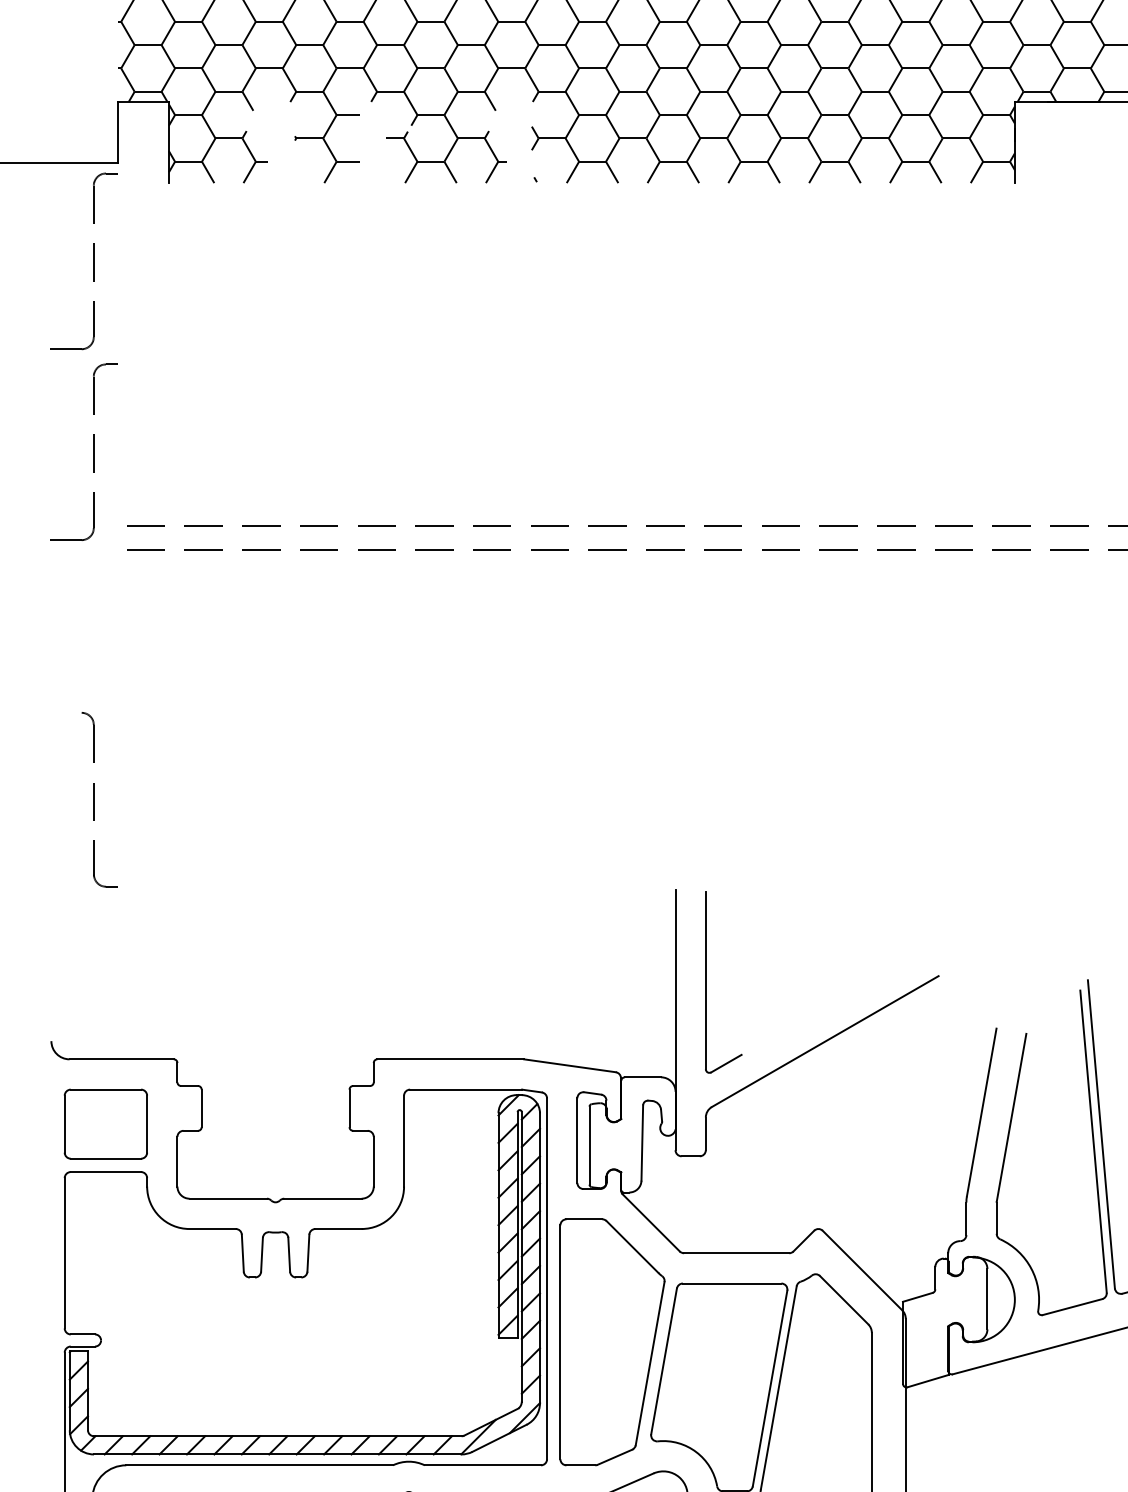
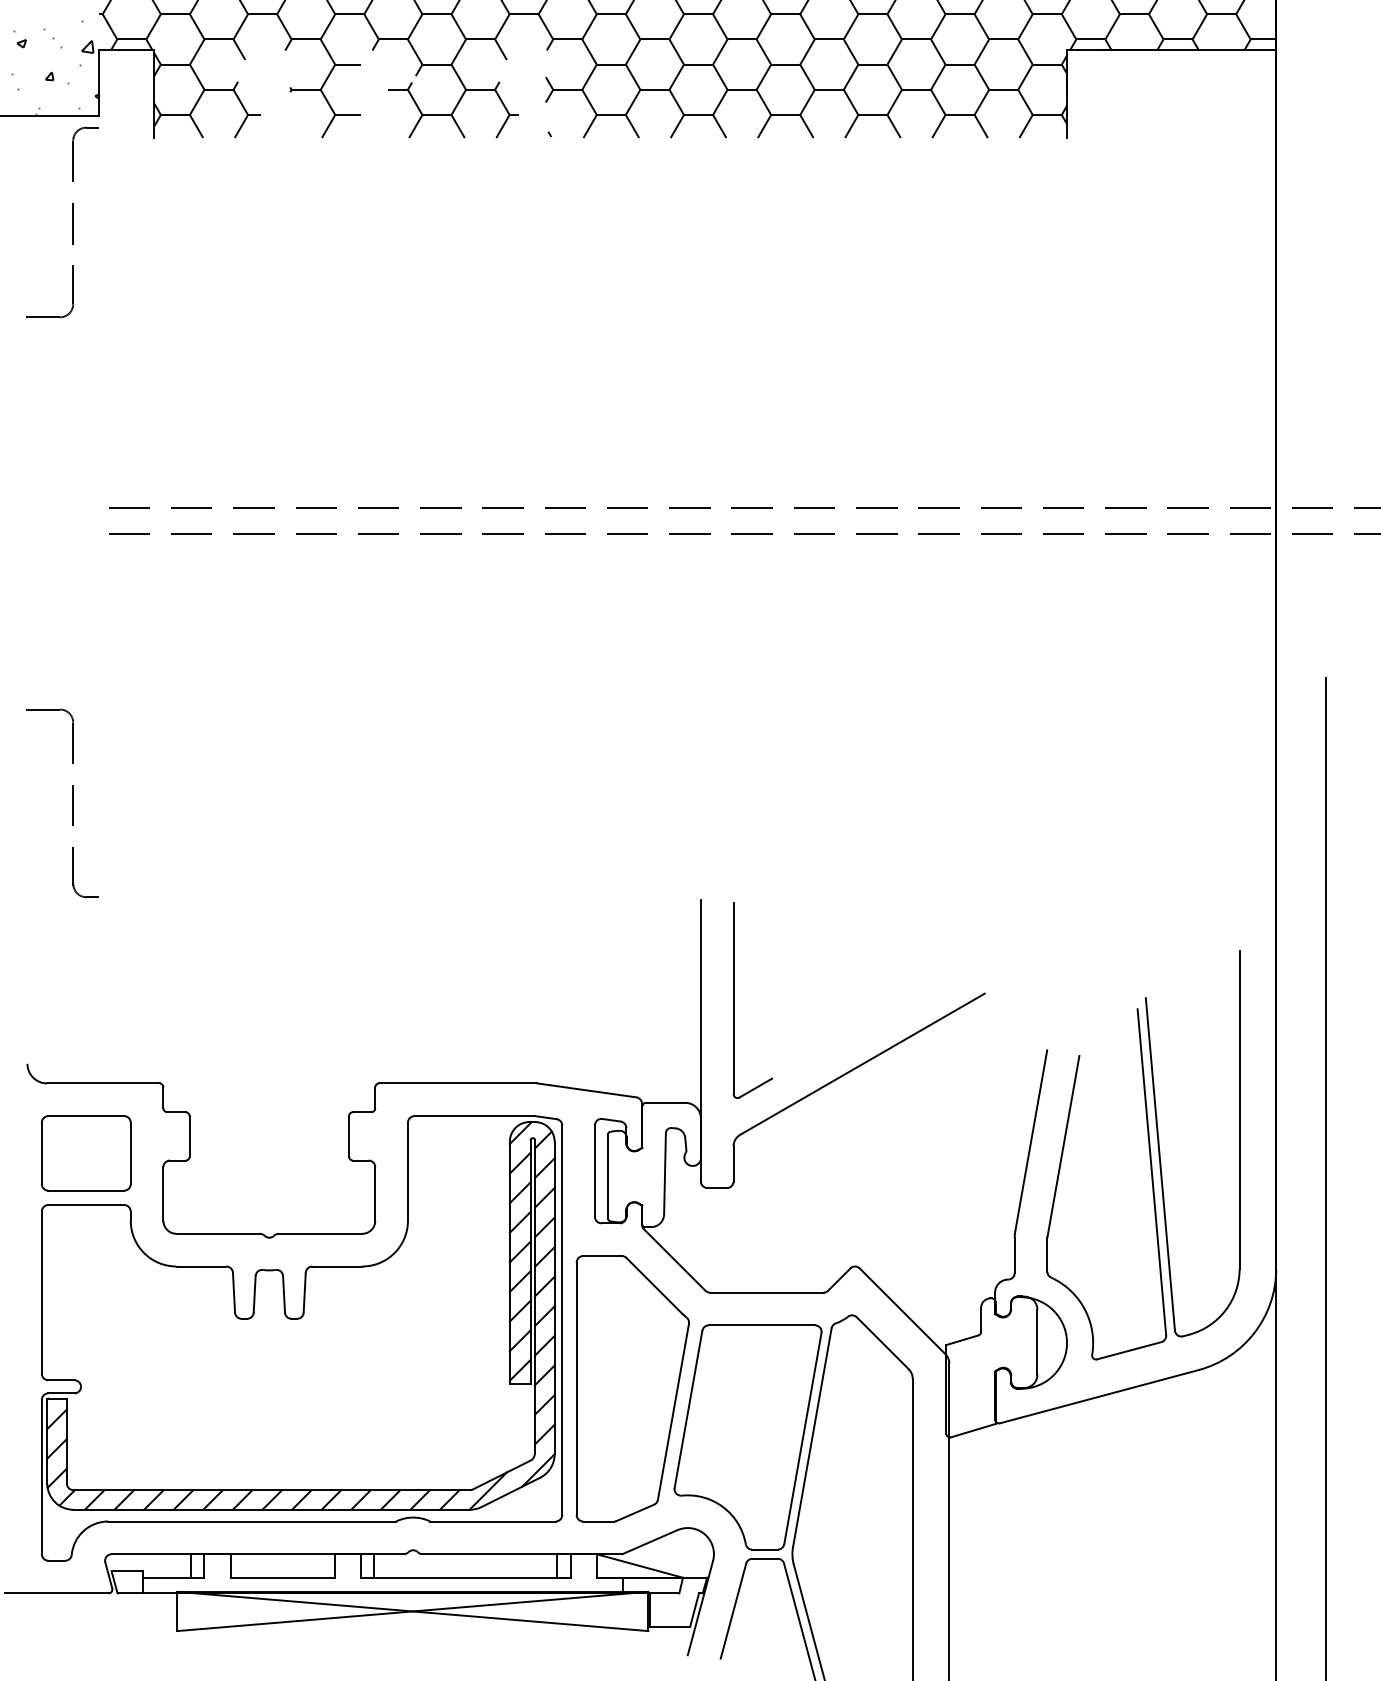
hatch: (77, 117) -> (55, 67), added
part: (93, 452) -> (72, 428), removed
line: (66, 712) -> (43, 709), added

